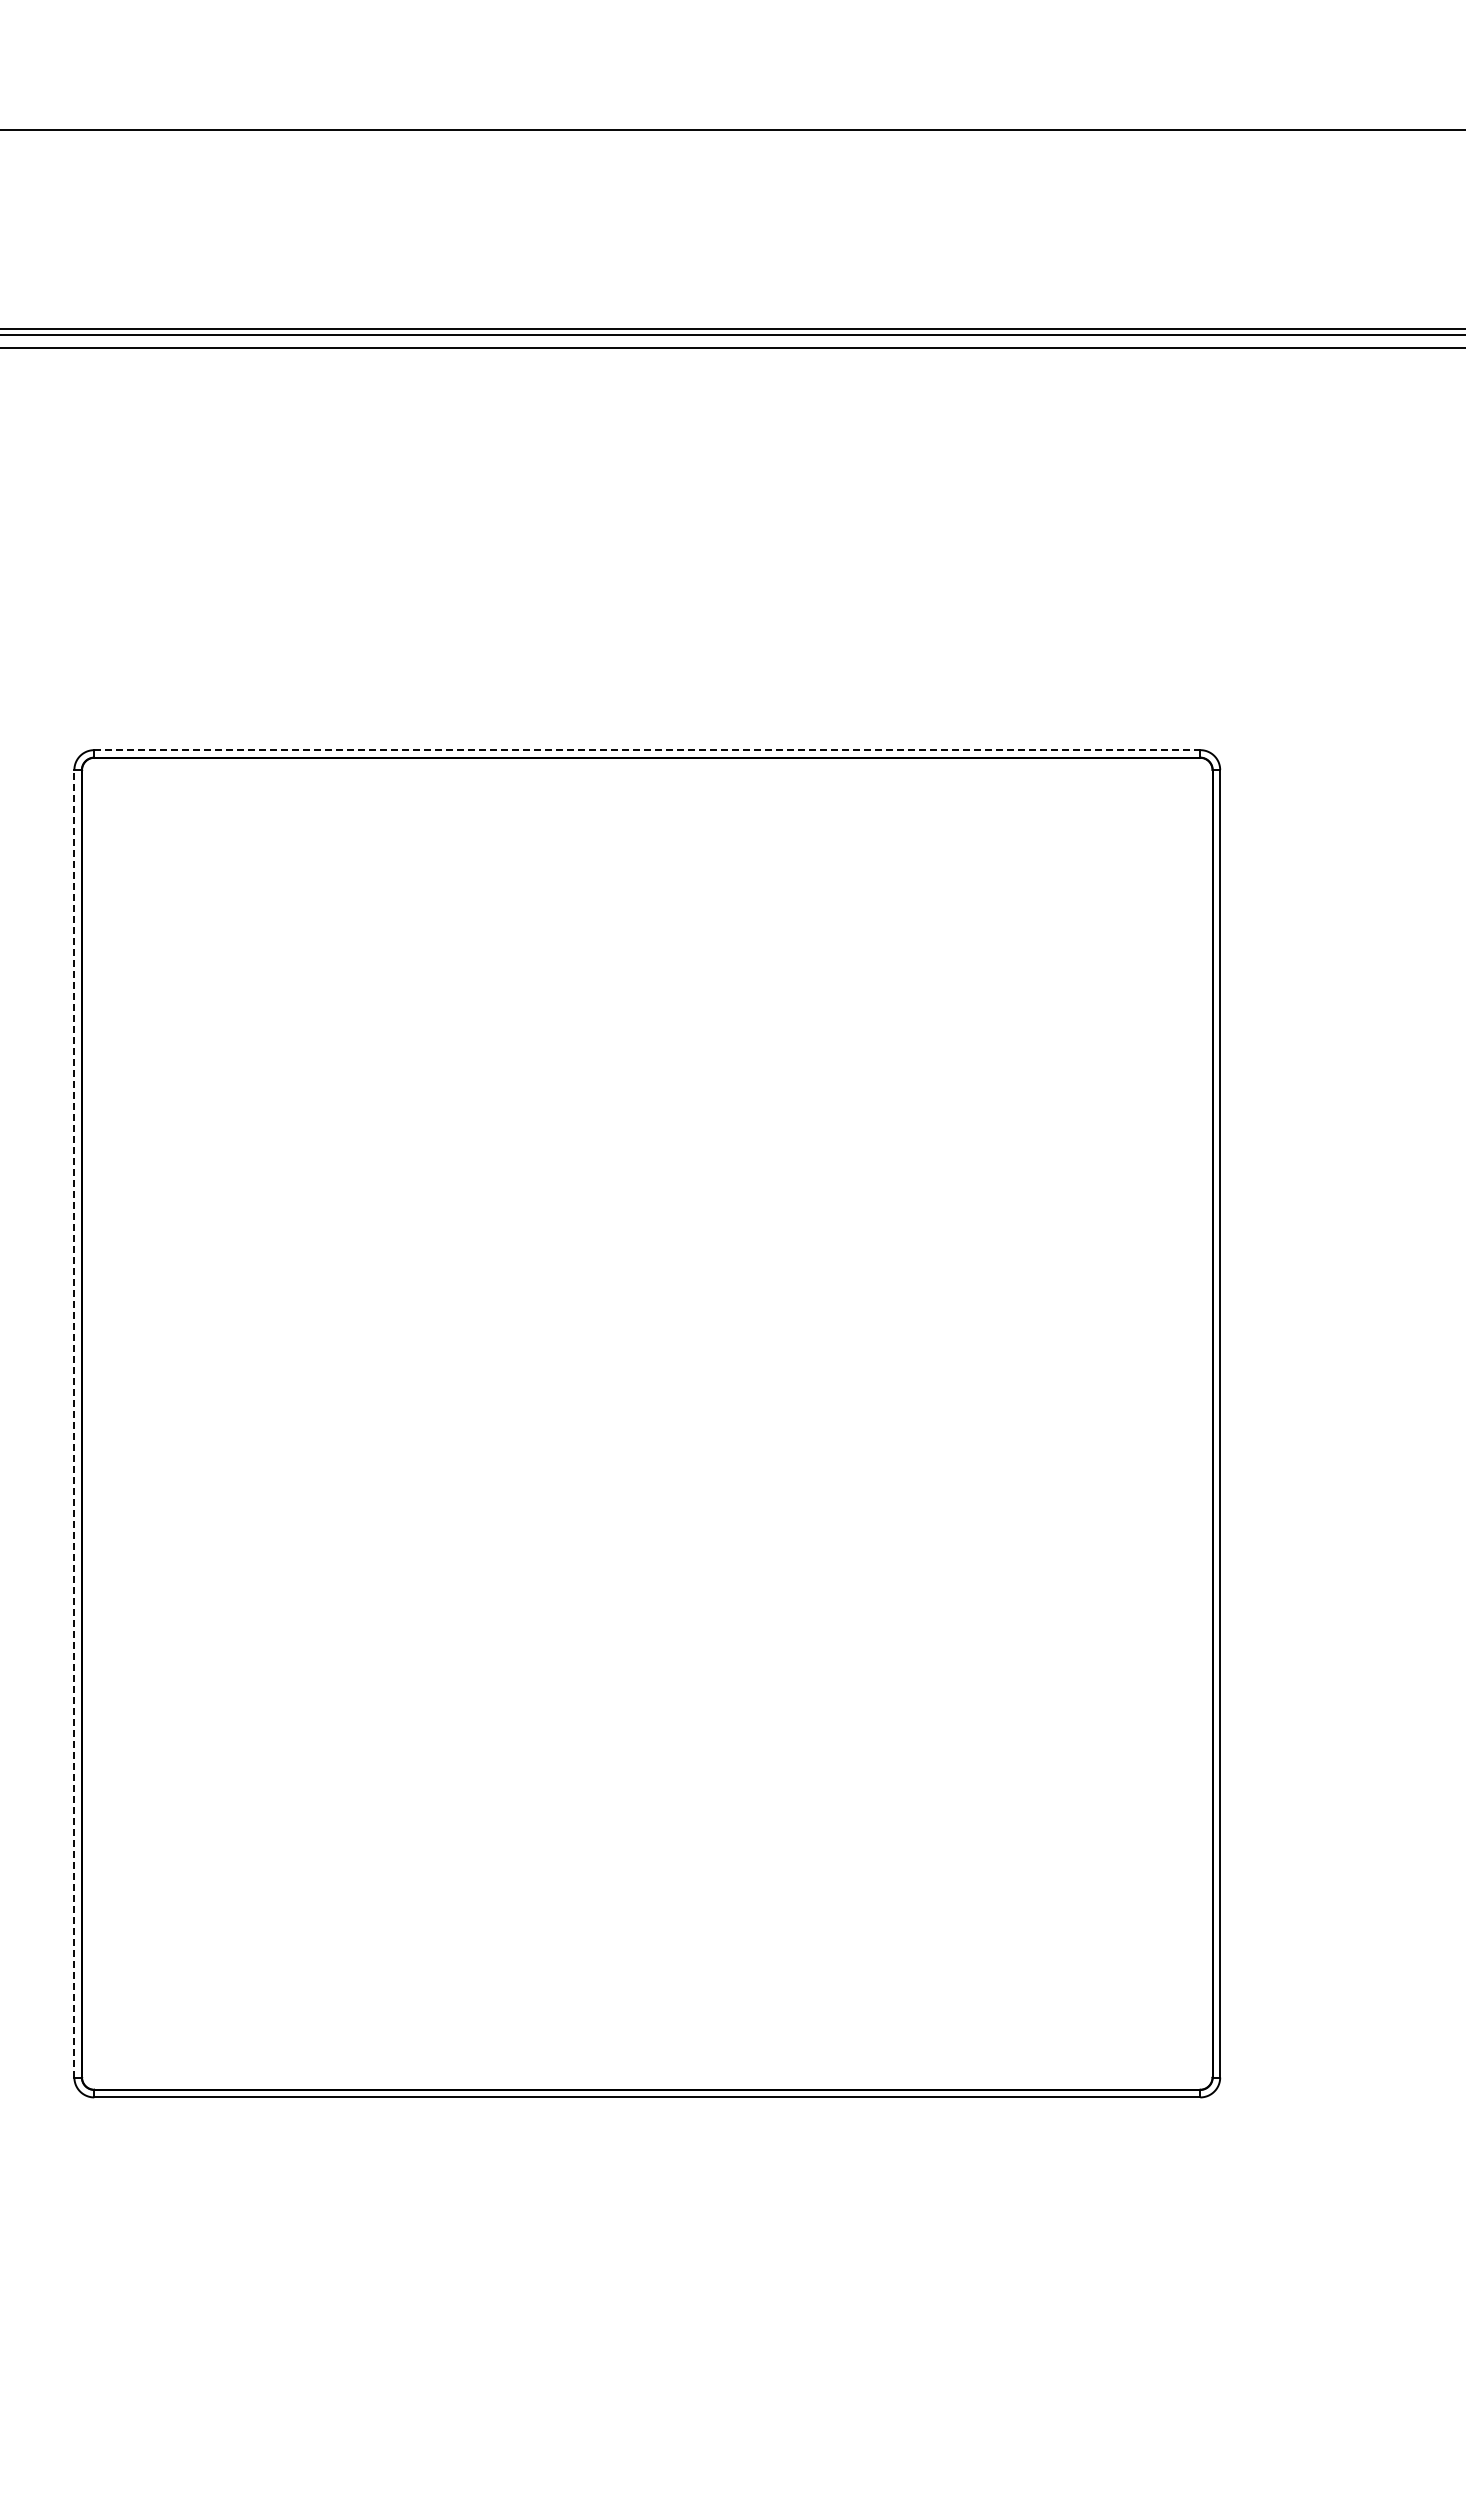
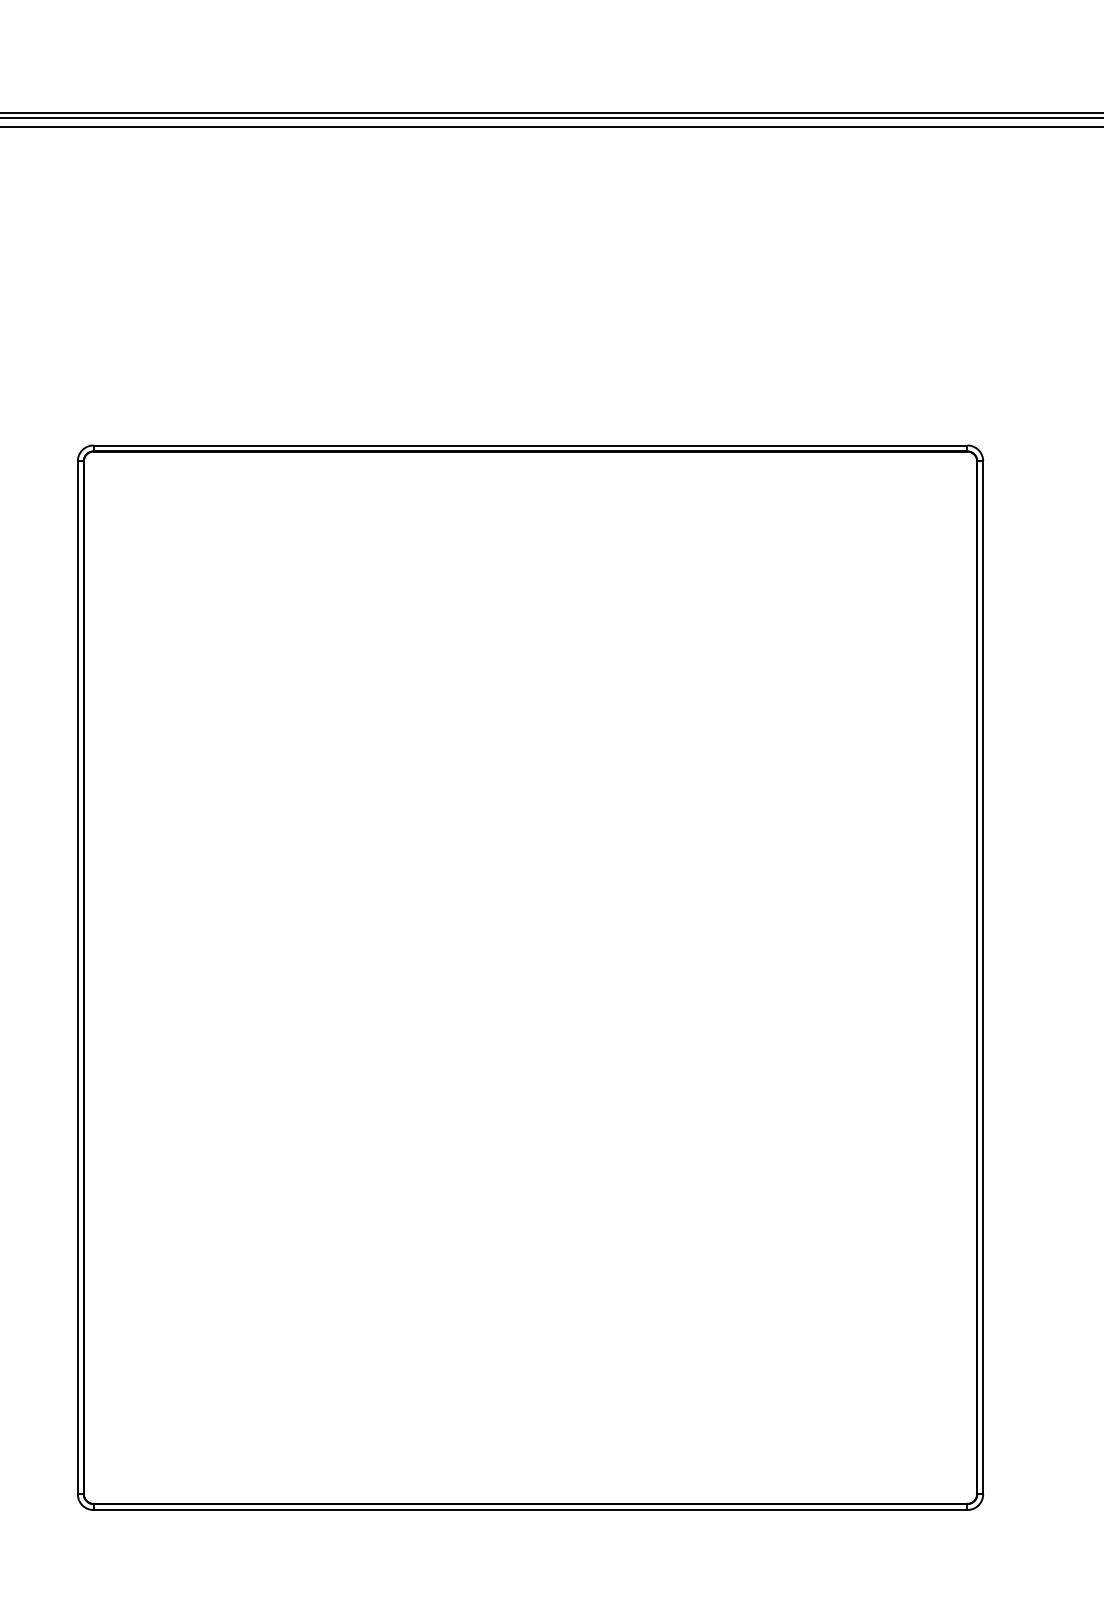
line: (647, 750) -> (530, 445), dashed -> solid
line: (74, 1423) -> (77, 977), dashed -> solid

